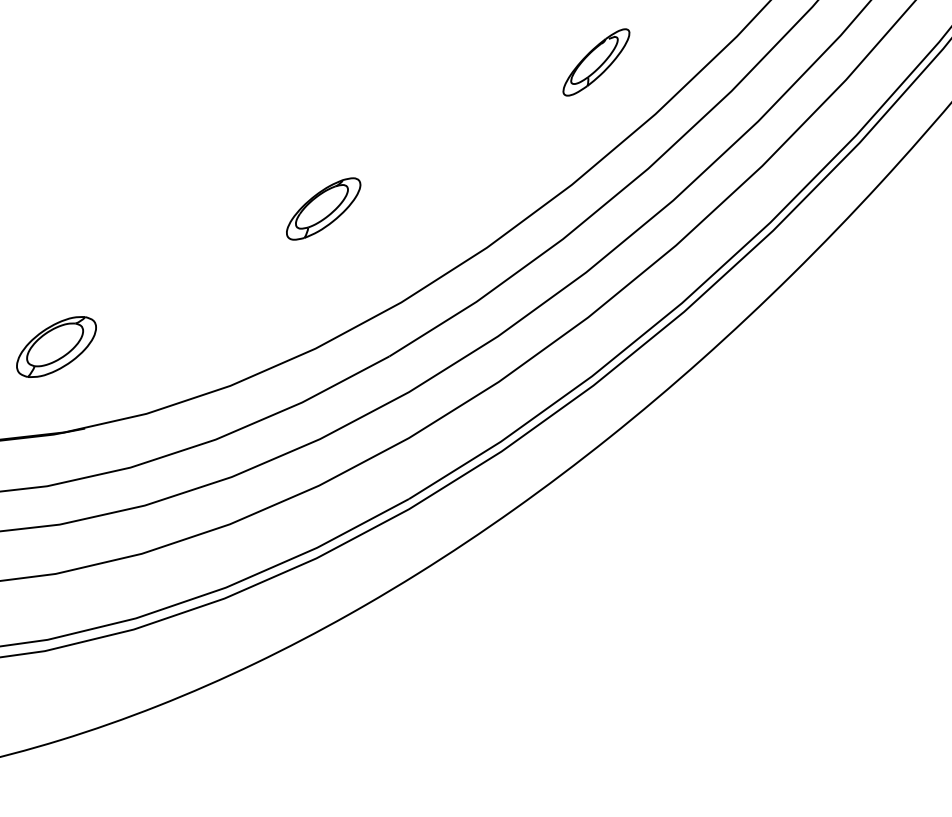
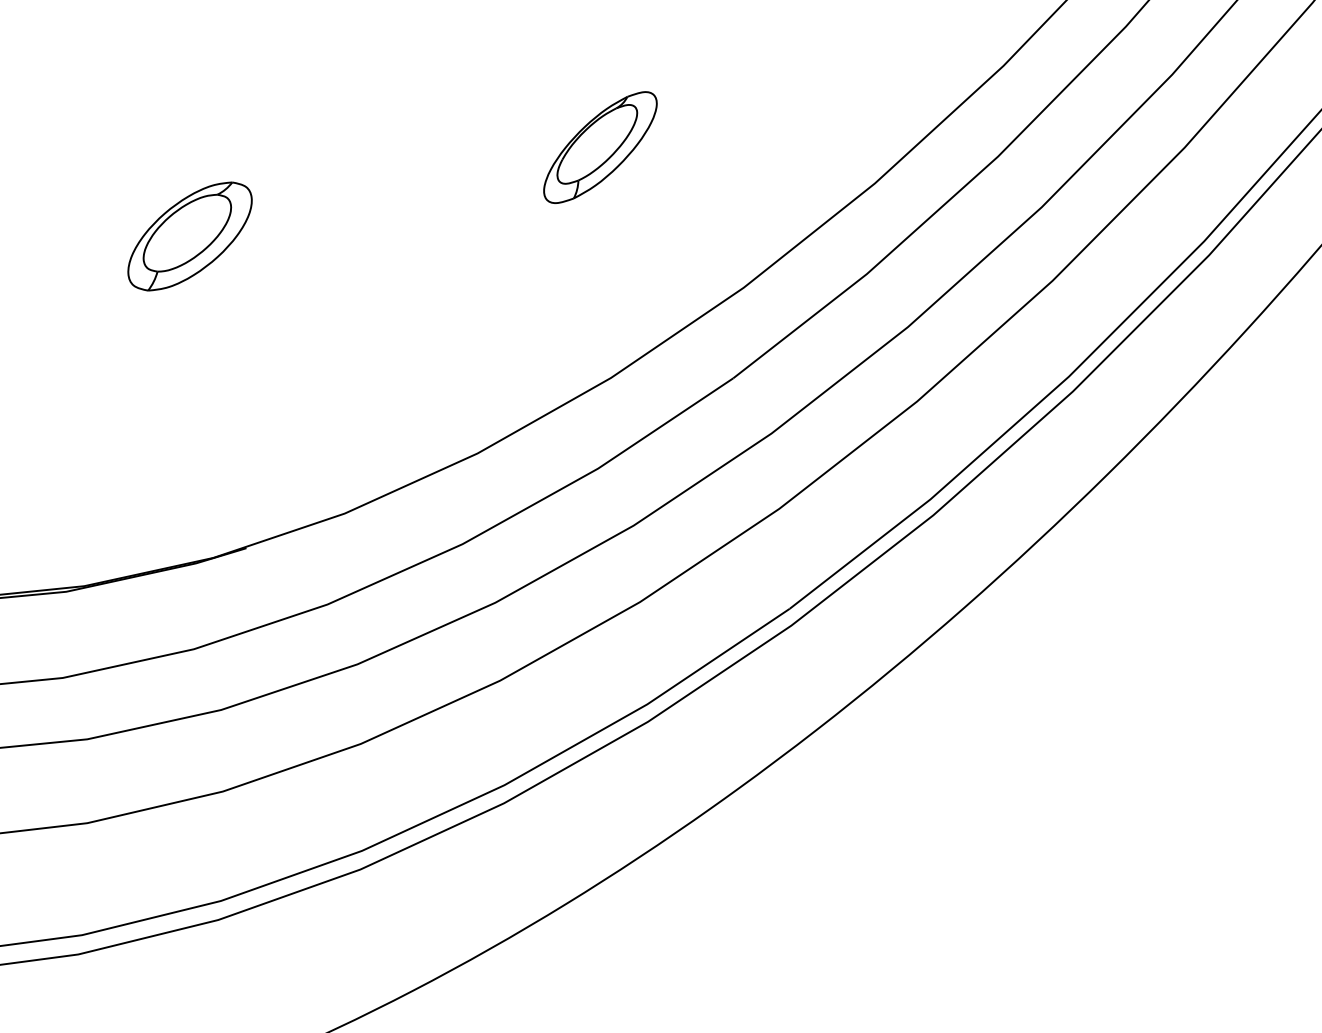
part: (56, 346) -> (189, 235), moved

